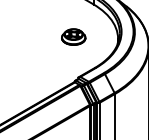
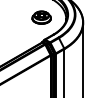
part: (73, 36) -> (41, 17), size x1.43

